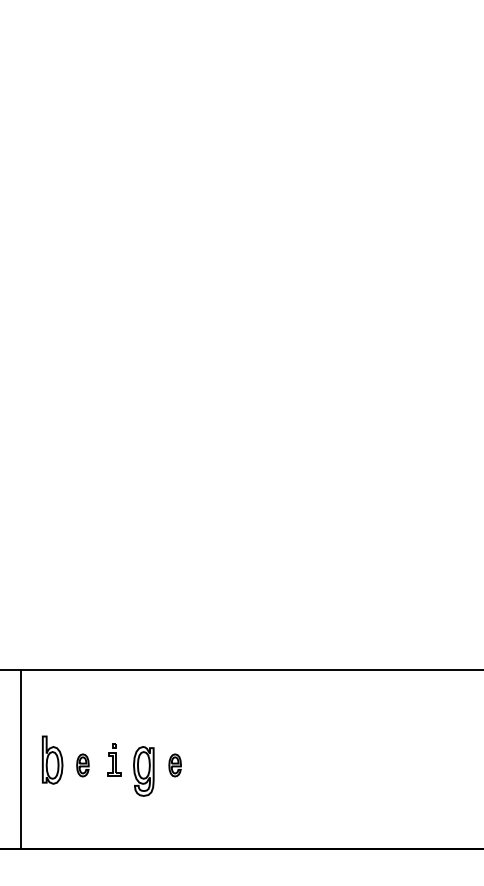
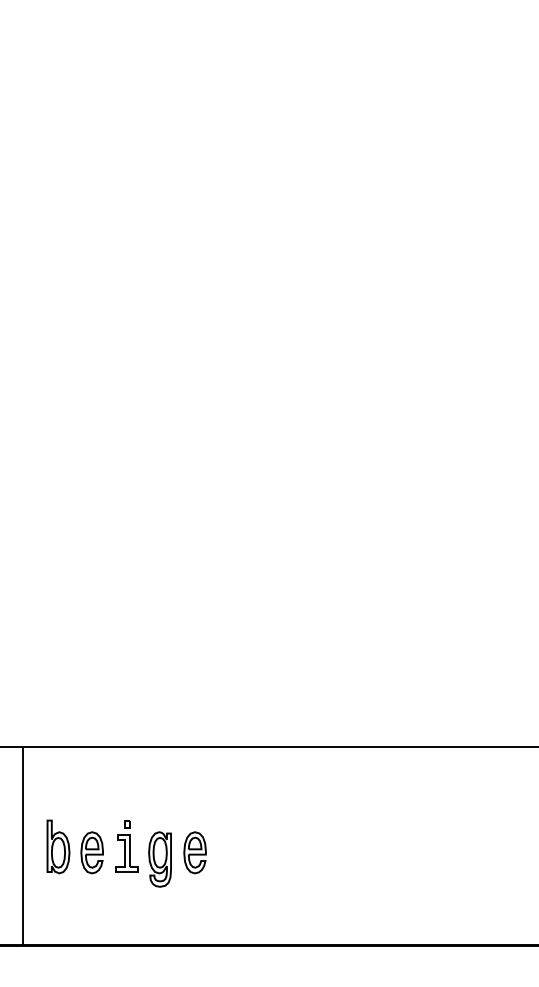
part: (114, 759) -> (127, 846), size x1.43
part: (82, 765) -> (91, 852), size x1.67
part: (174, 765) -> (194, 852), size x1.67

